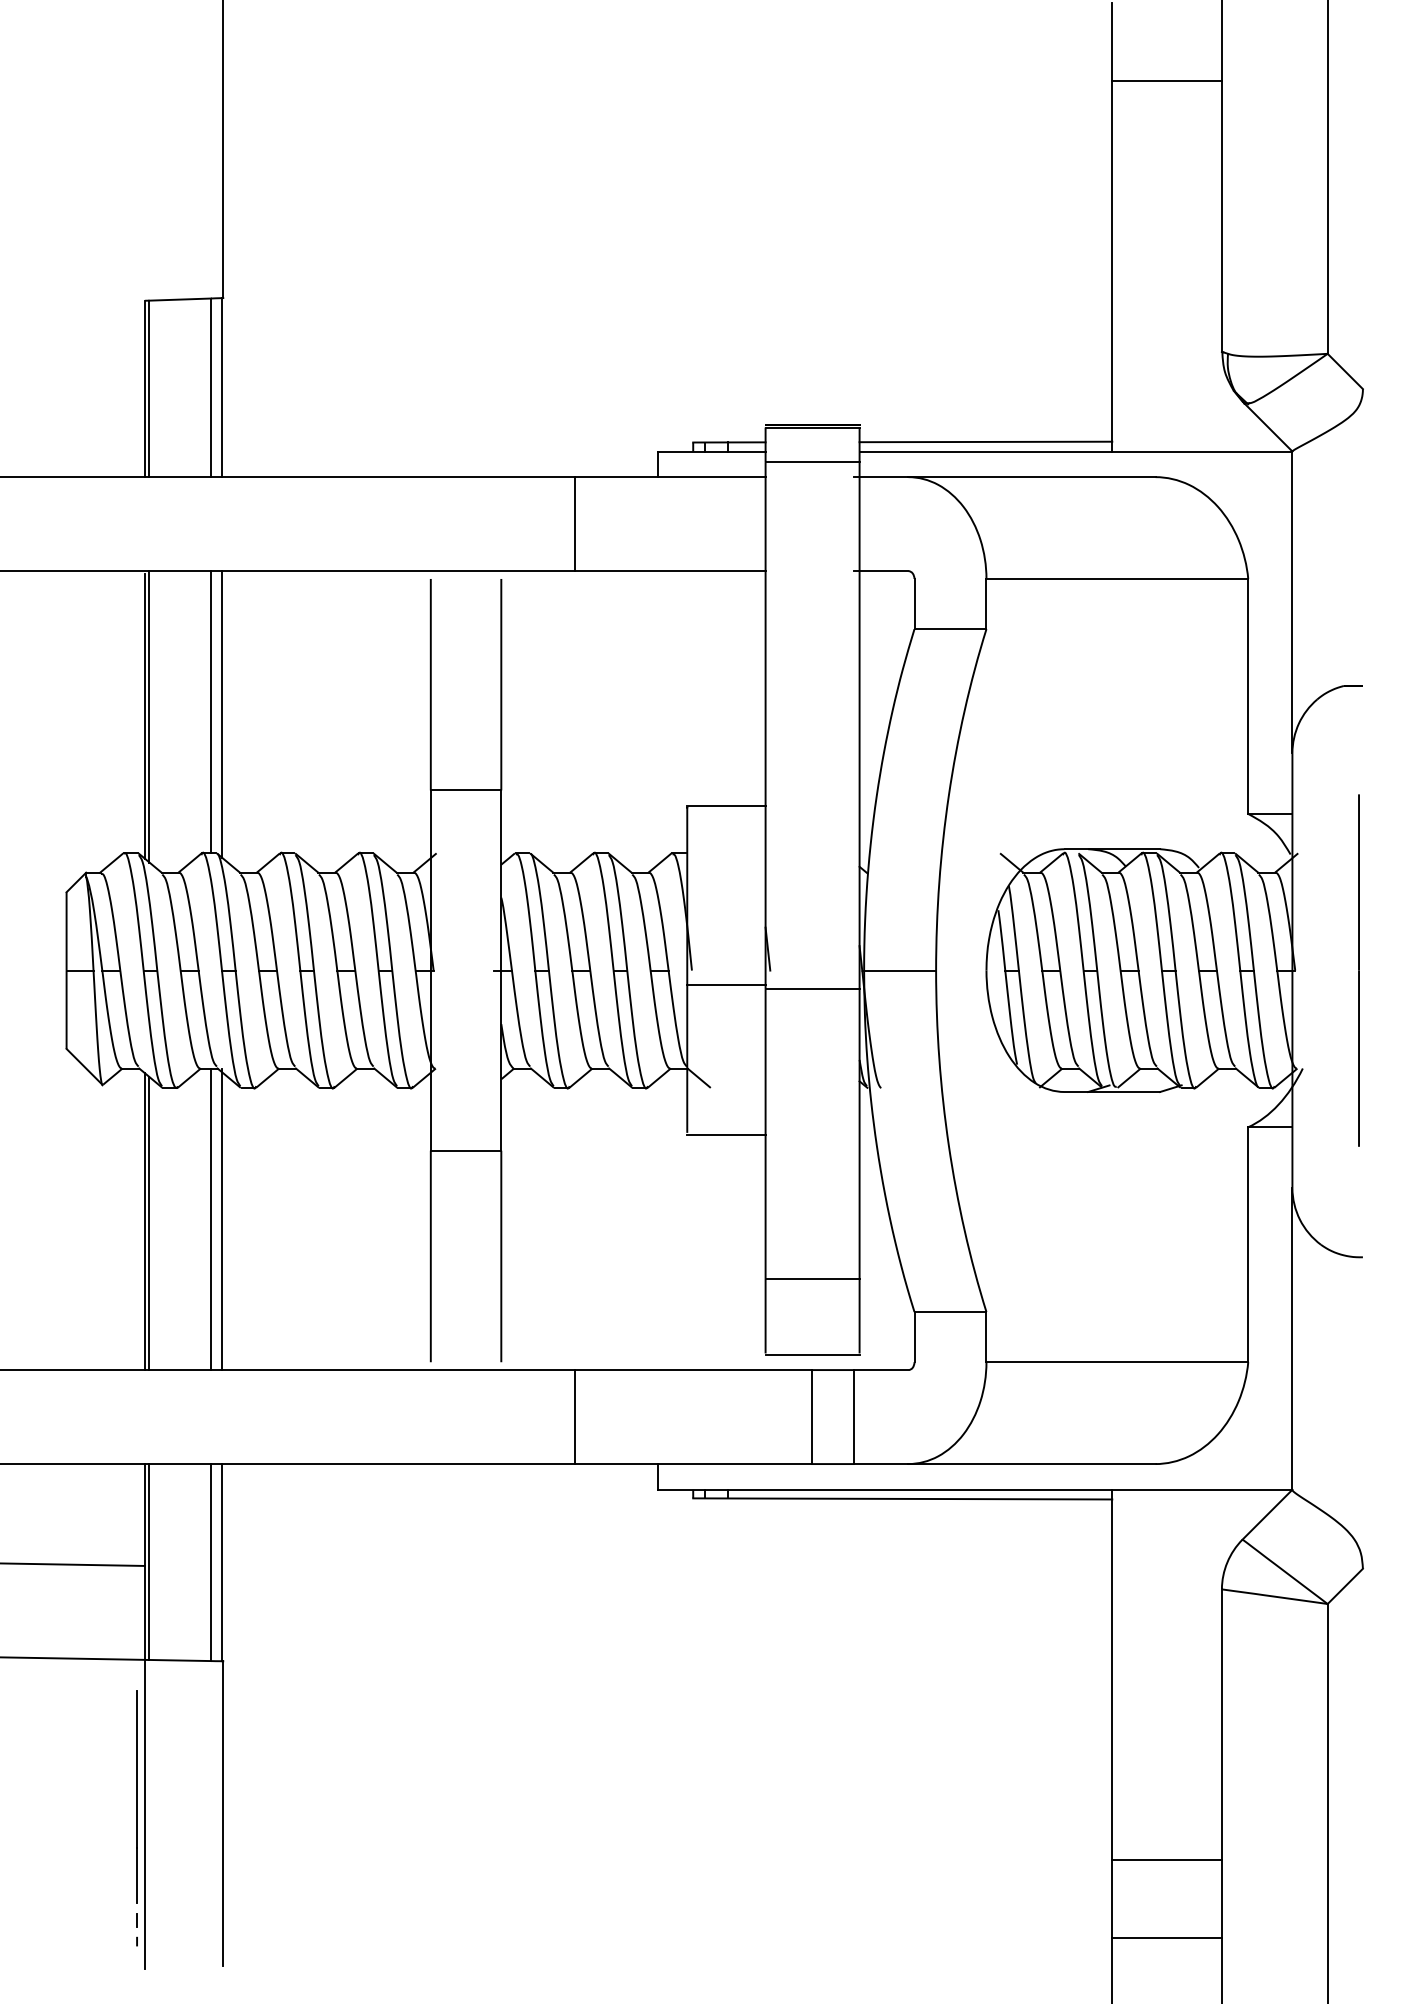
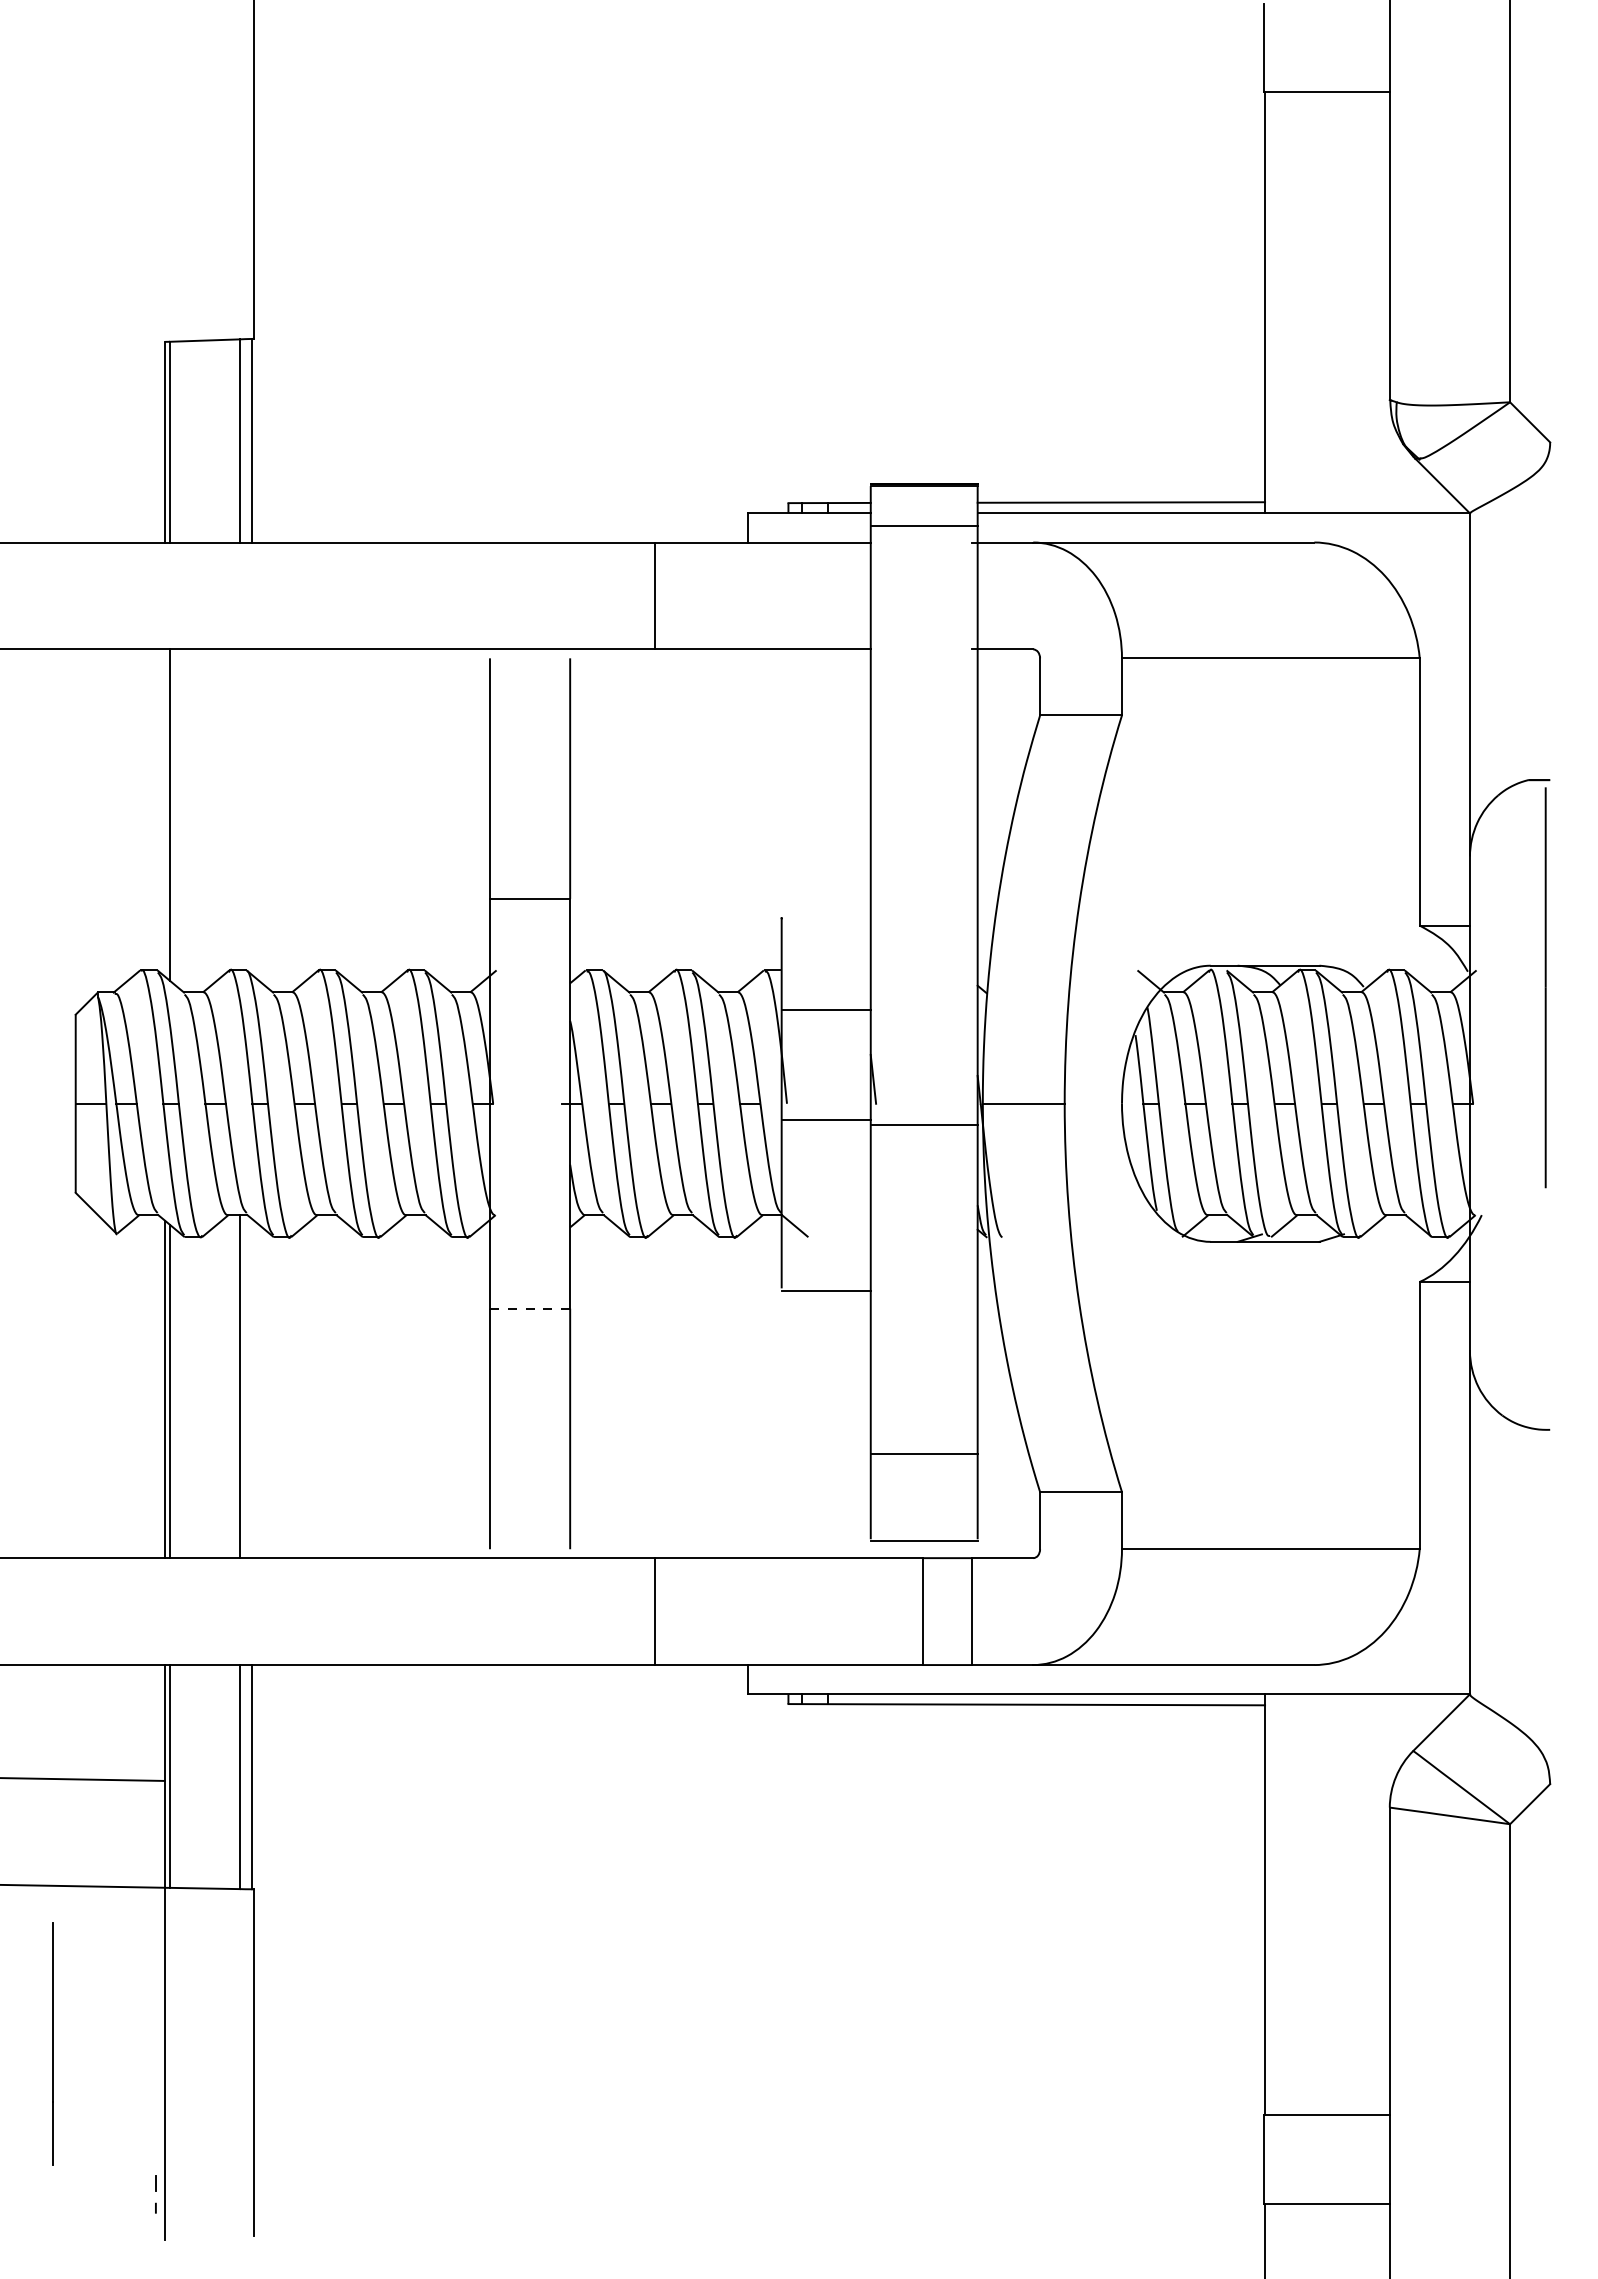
line: (210, 711) -> (239, 809), removed
line: (222, 714) -> (252, 812), removed
line: (144, 716) -> (164, 814), removed
line: (725, 805) -> (825, 1009), moved
line: (1358, 970) -> (1545, 987), moved
line: (465, 1150) -> (529, 1308), solid -> dashed
line: (222, 1219) -> (252, 1386), removed
line: (136, 1796) -> (52, 2043), moved

